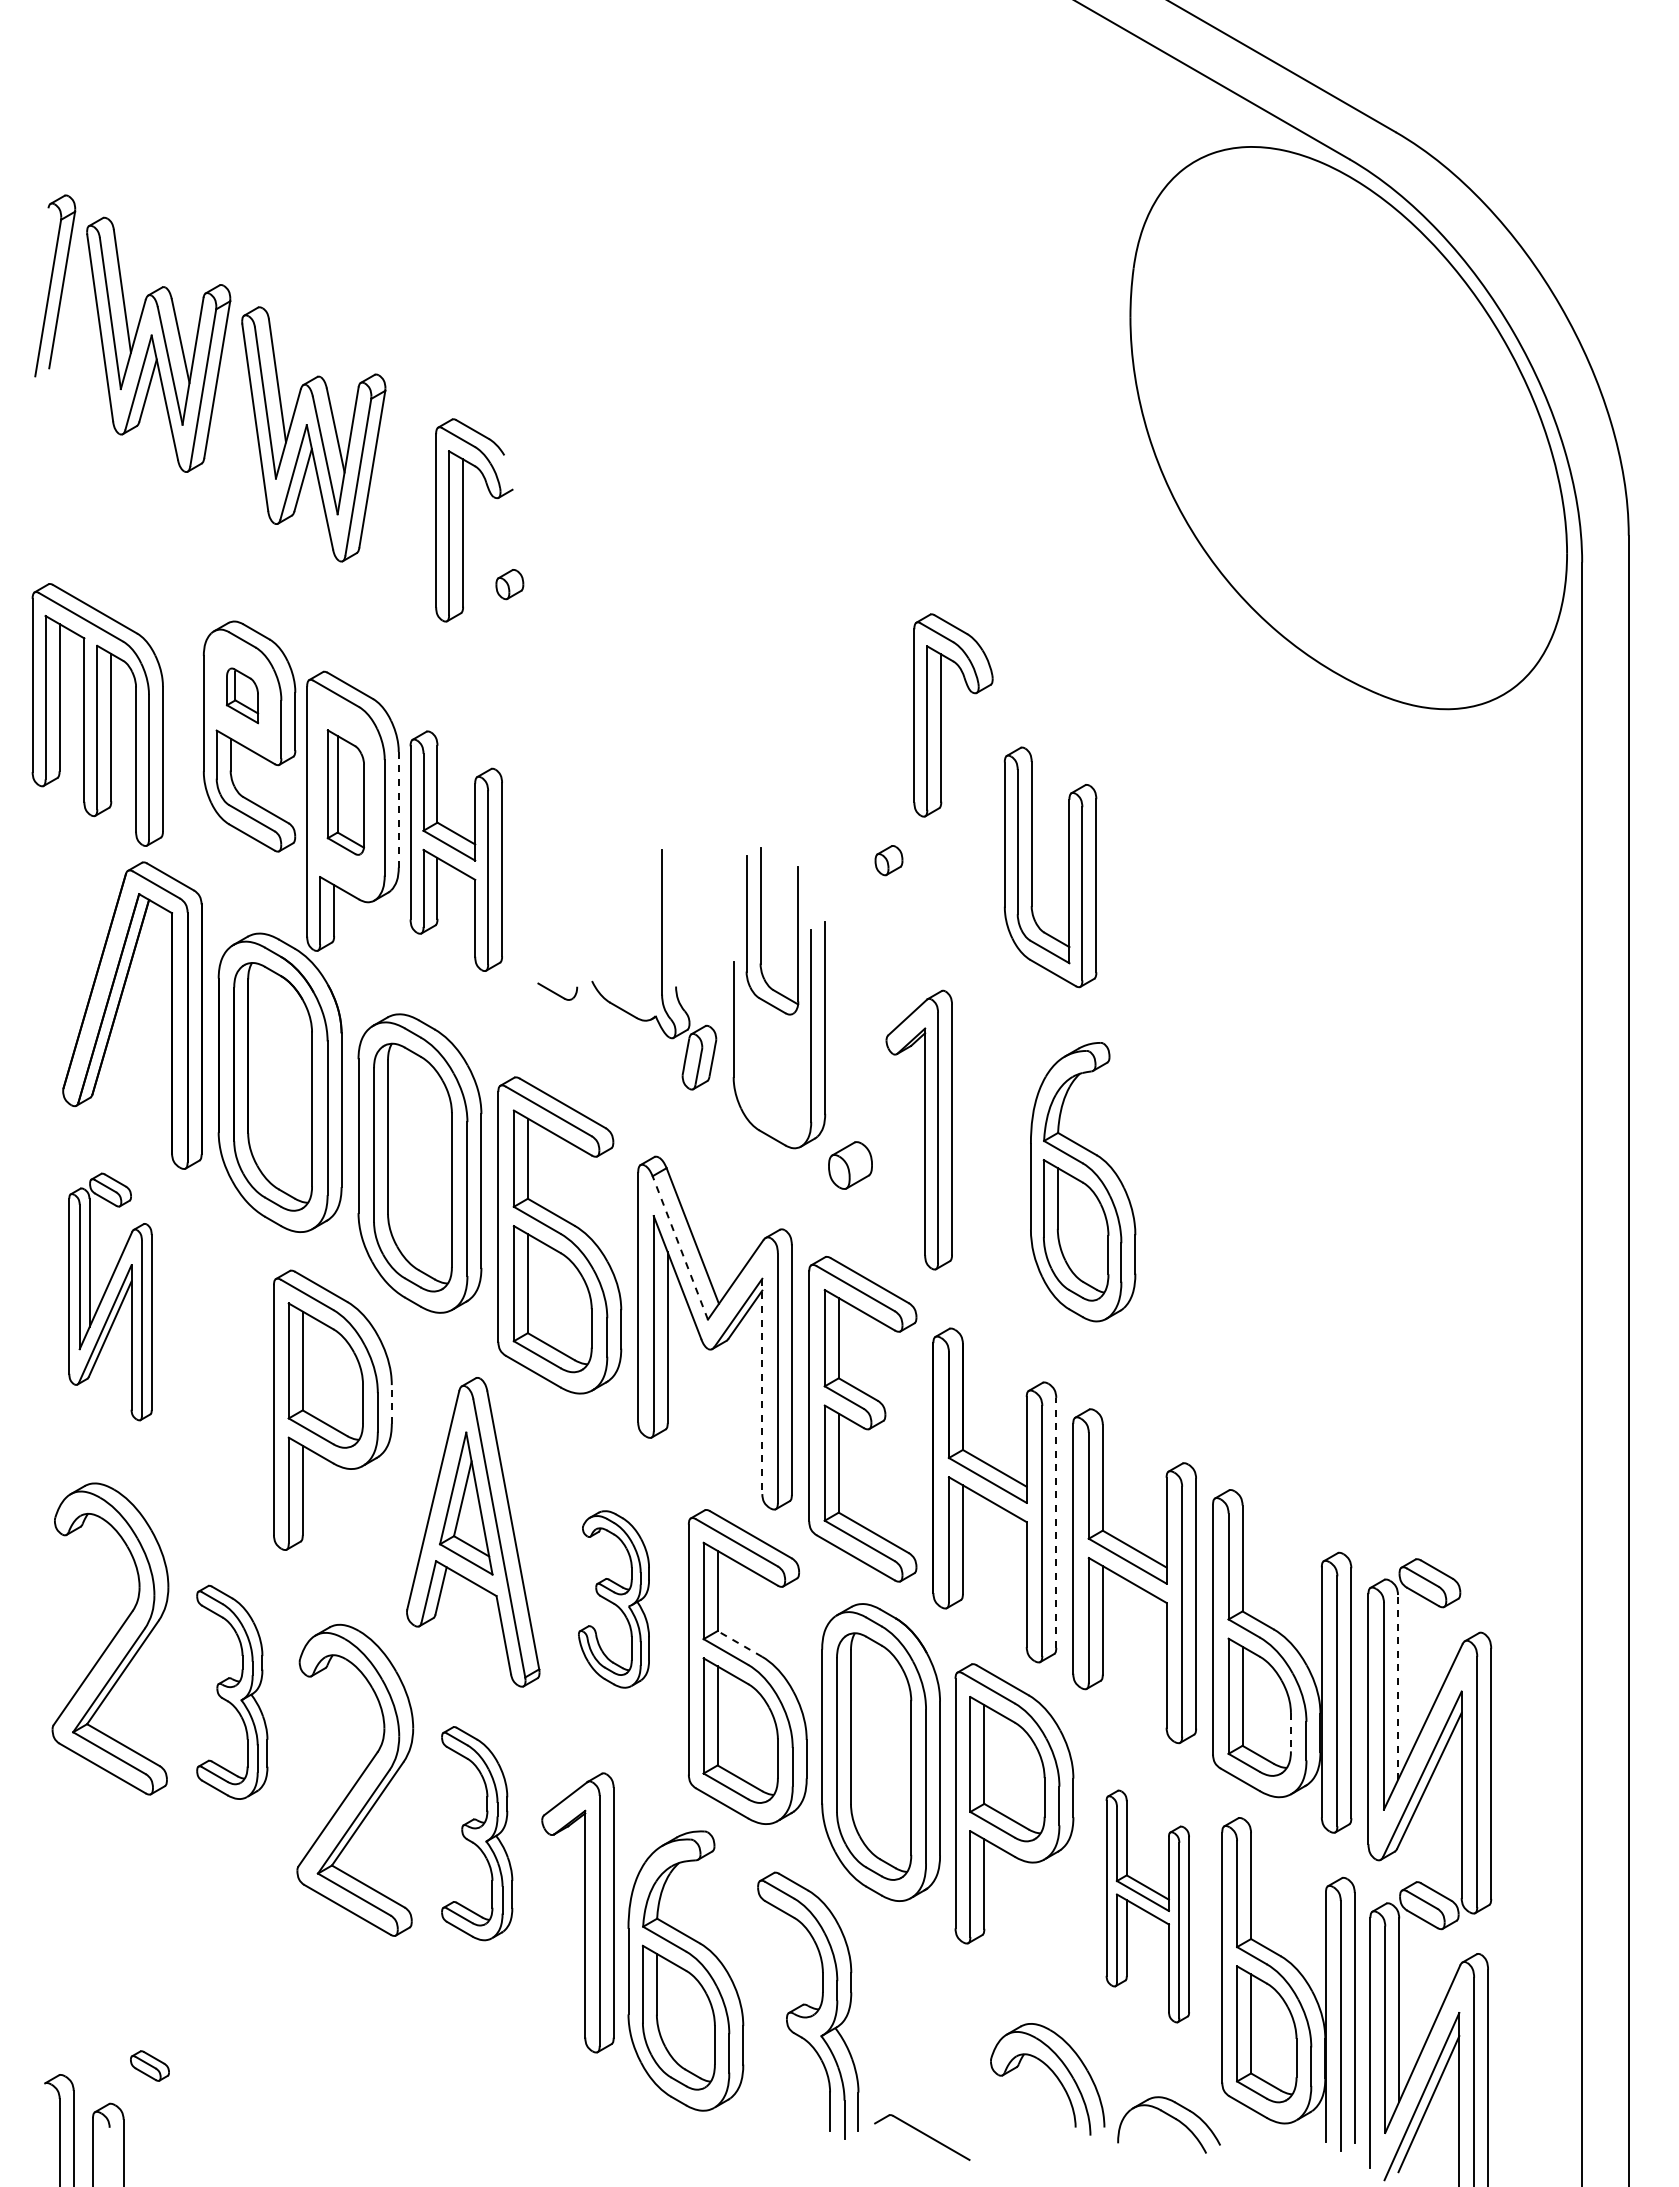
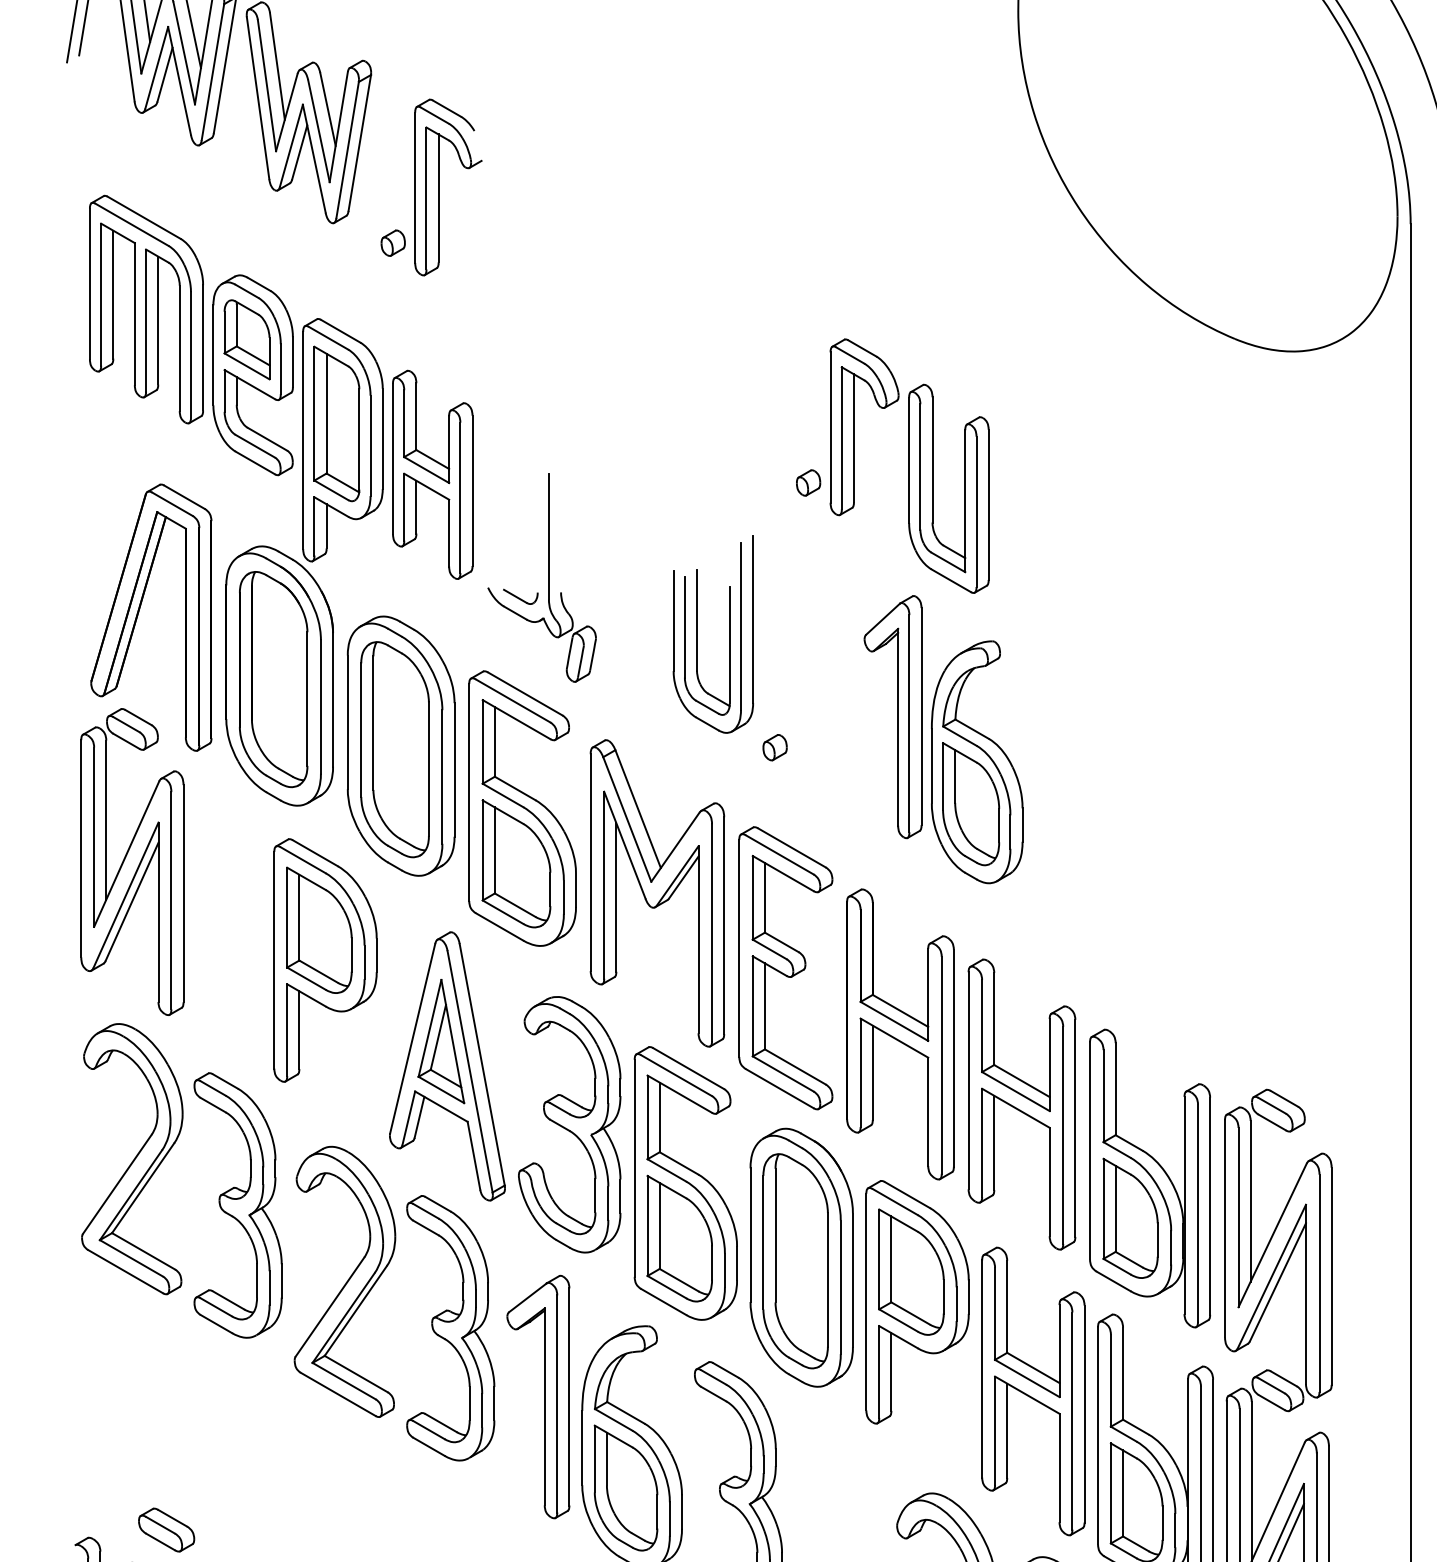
part: (509, 584) -> (392, 243), moved
part: (242, 695) -> (247, 339), size x1.67
part: (97, 714) -> (146, 309), moved
part: (941, 715) -> (854, 427), moved
part: (345, 792) -> (336, 423), size x1.43
line: (398, 809) -> (382, 438), dashed -> solid
part: (761, 931) -> (697, 642), moved
part: (661, 969) -> (548, 577), moved
part: (918, 1129) -> (892, 716), moved
part: (850, 1164) -> (775, 746), size x0.62
line: (680, 1247) -> (627, 819), dashed -> solid
part: (110, 1296) -> (132, 861), size x1.43
line: (762, 1386) -> (698, 939), dashed -> solid
line: (391, 1403) -> (376, 954), dashed -> solid
line: (1056, 1522) -> (954, 1057), dashed -> solid
part: (613, 1599) -> (569, 1124), size x1.67
line: (739, 1643) -> (678, 1163), dashed -> solid
line: (1397, 1687) -> (1250, 1201), dashed -> solid
part: (232, 1692) -> (238, 1205), size x1.43
line: (1290, 1732) -> (1157, 1240), dashed -> solid
part: (477, 1833) -> (451, 1328), size x1.43
part: (1147, 1906) -> (1033, 1391), size x1.43
part: (149, 2065) -> (166, 1529), size x1.67

